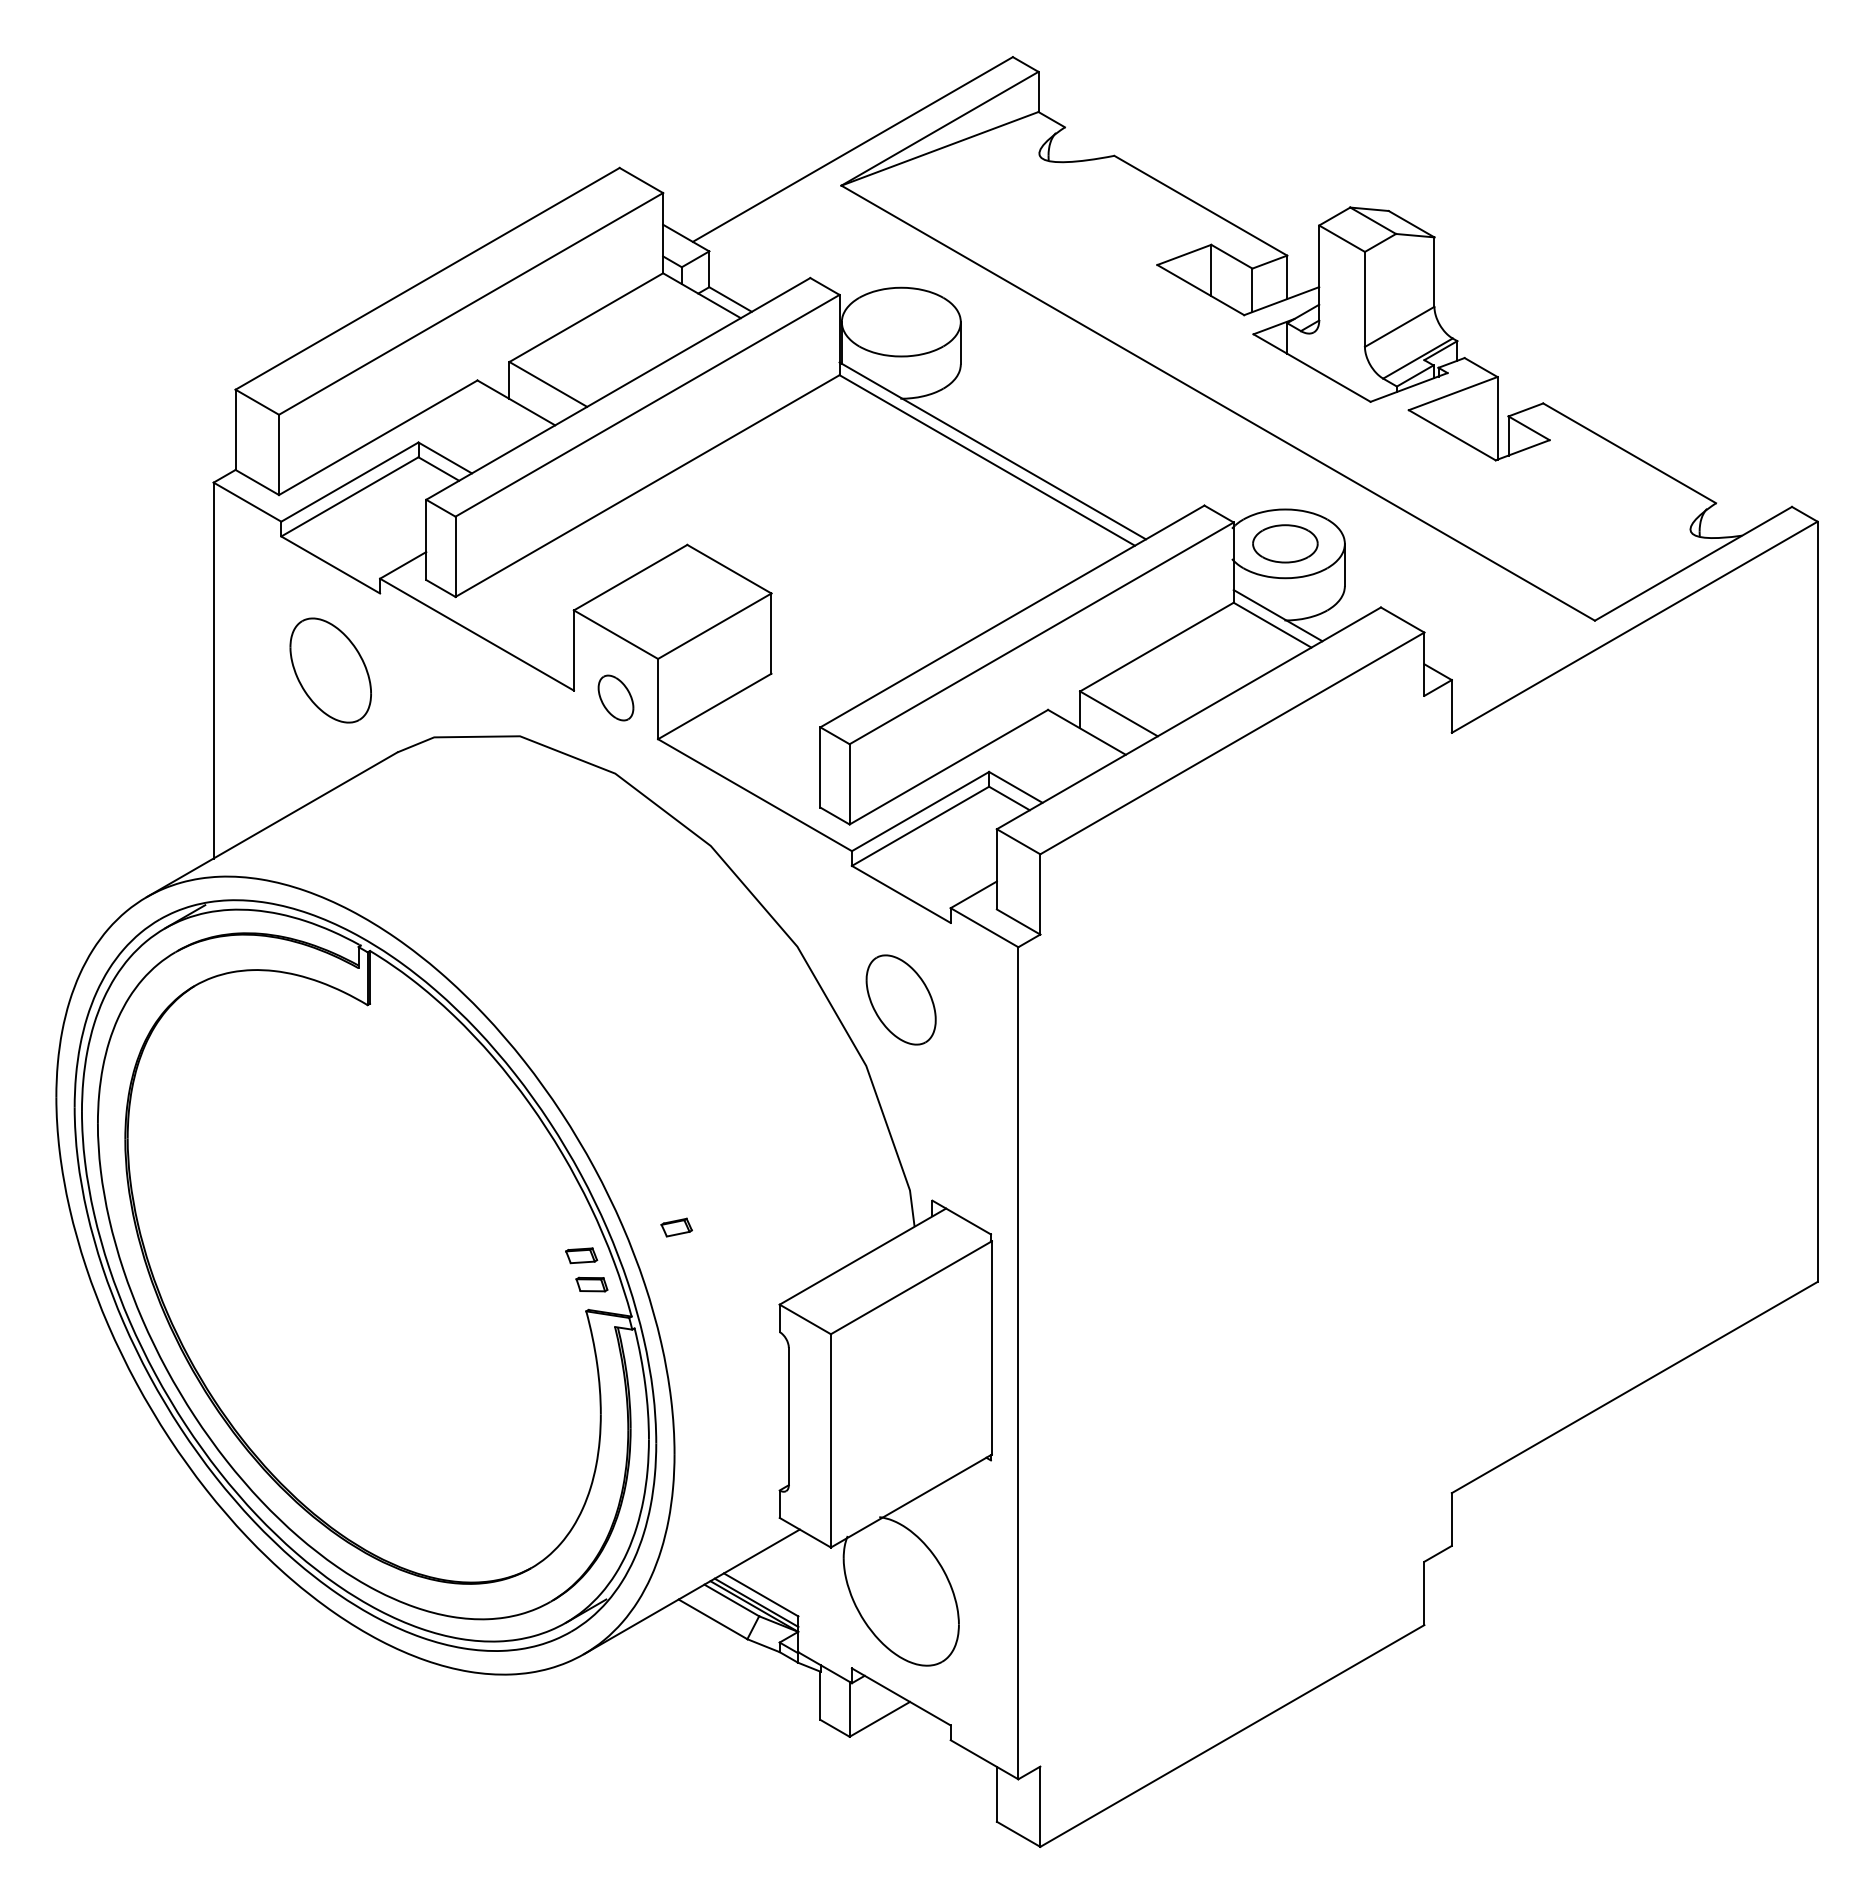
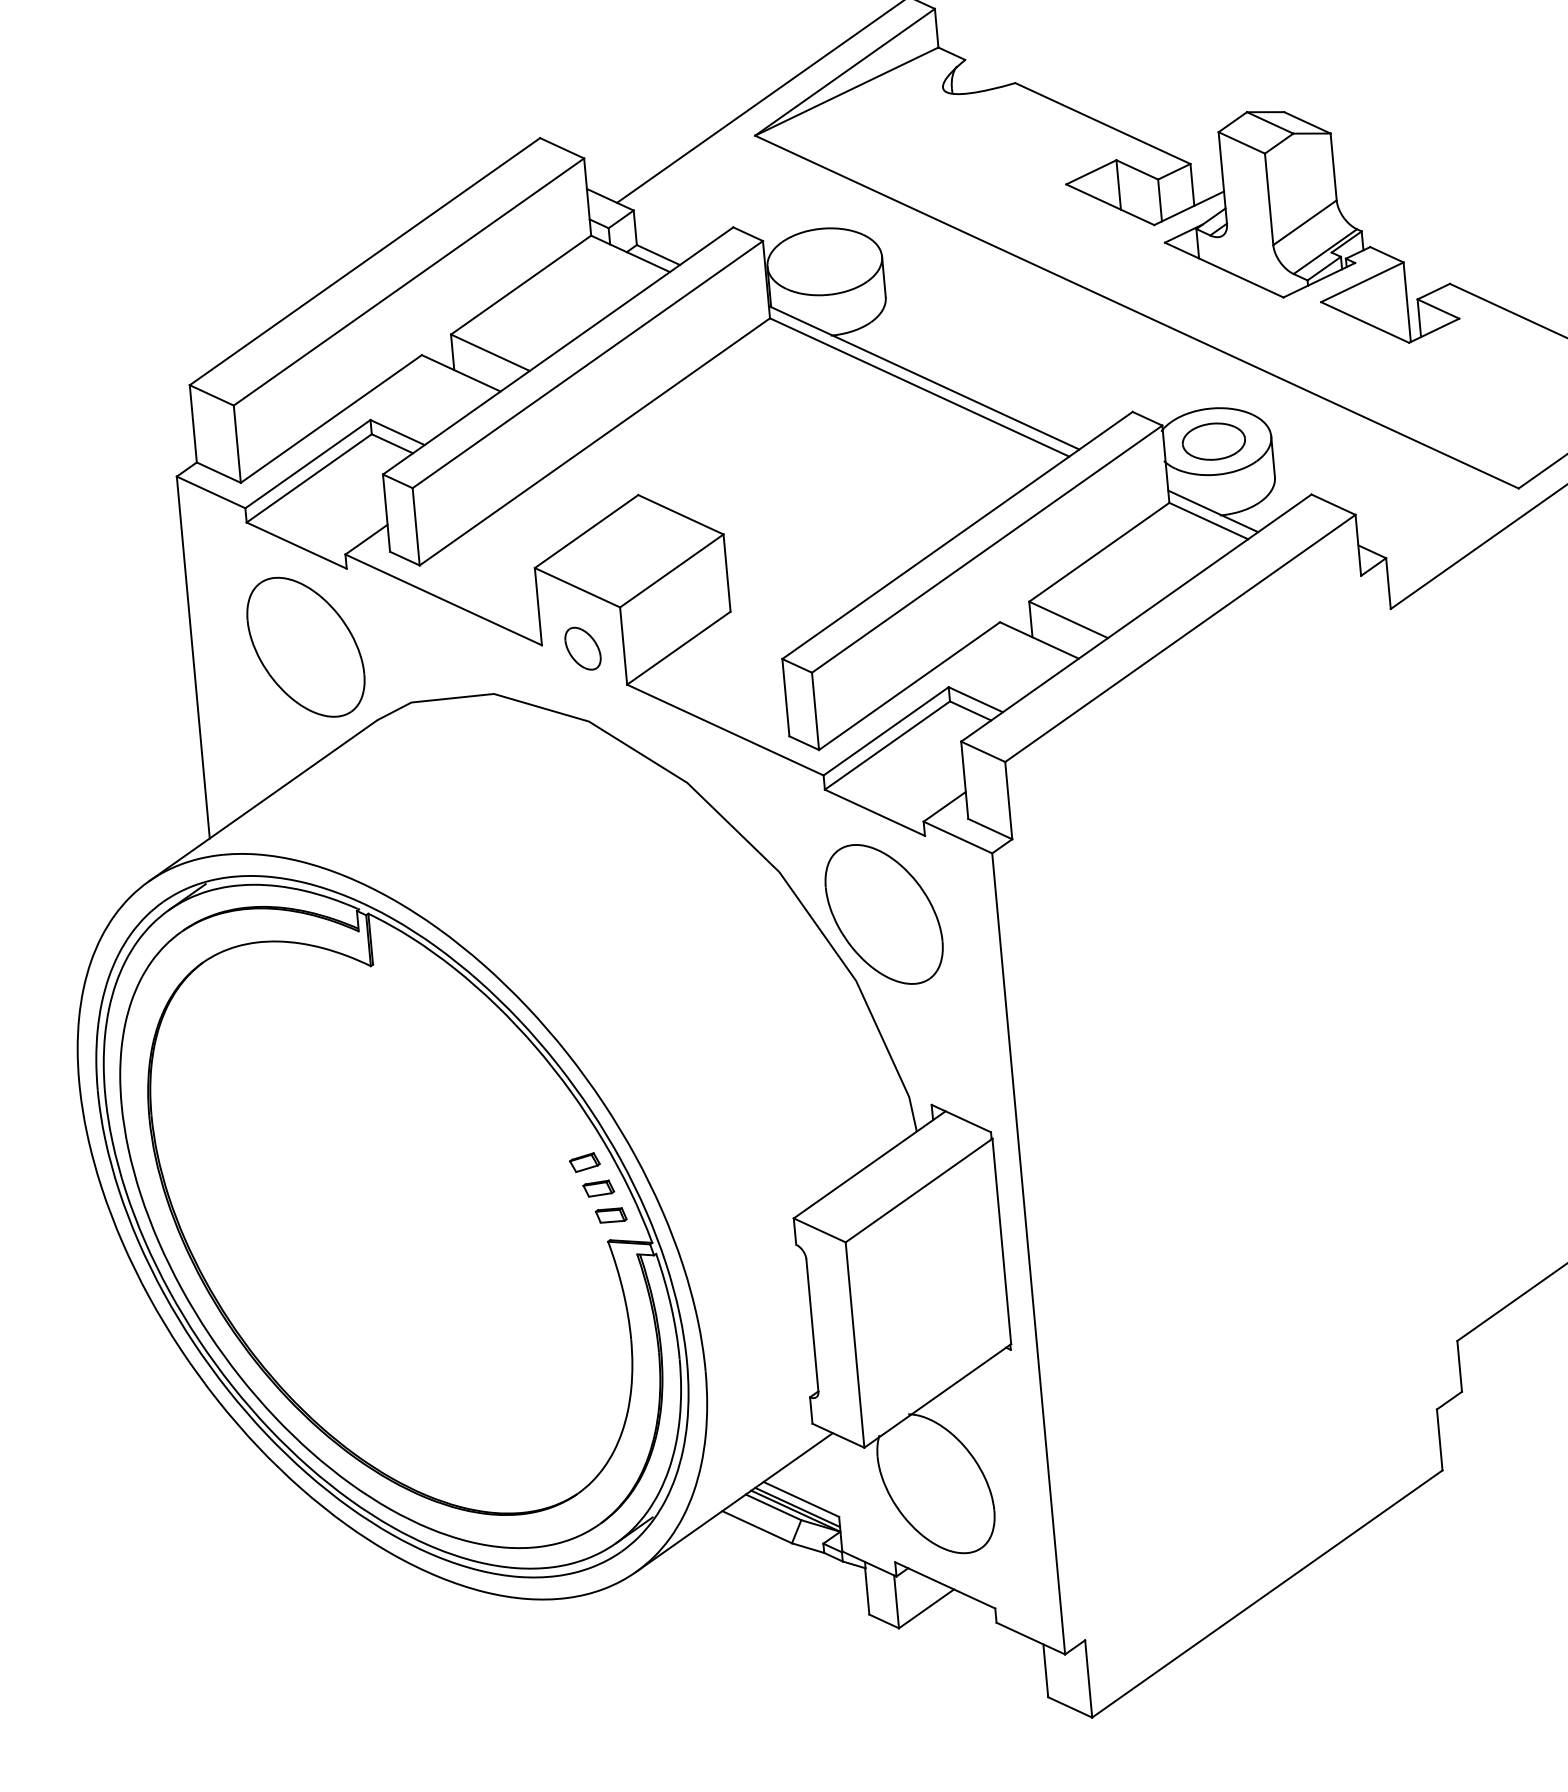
part: (330, 670) -> (305, 647), size x1.43
part: (900, 999) -> (883, 914), size x1.67
part: (676, 1227) -> (584, 1162), moved

